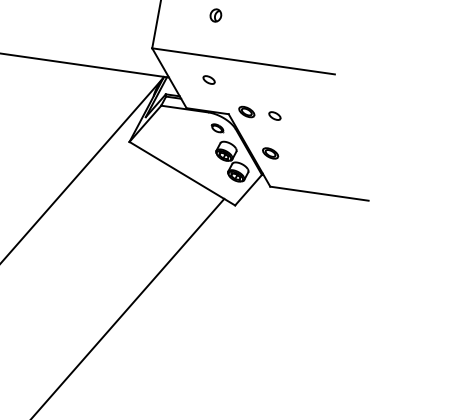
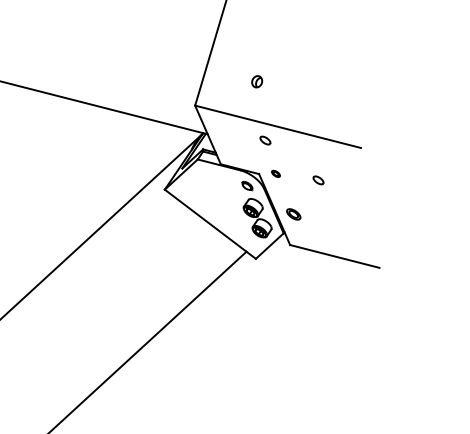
part: (209, 79) -> (265, 140), moved
part: (246, 111) -> (275, 173), size x0.6
part: (274, 116) -> (318, 180), moved

